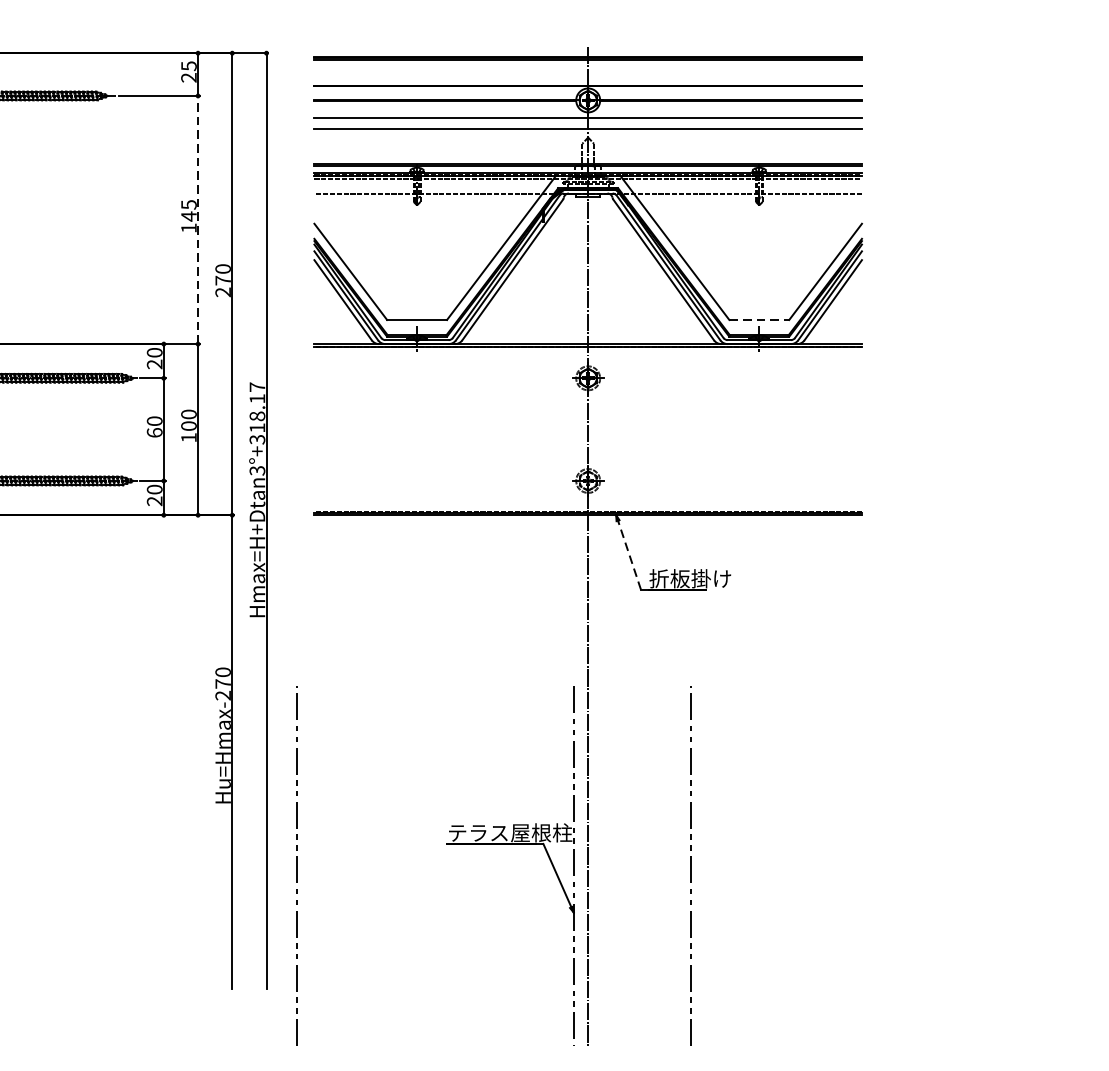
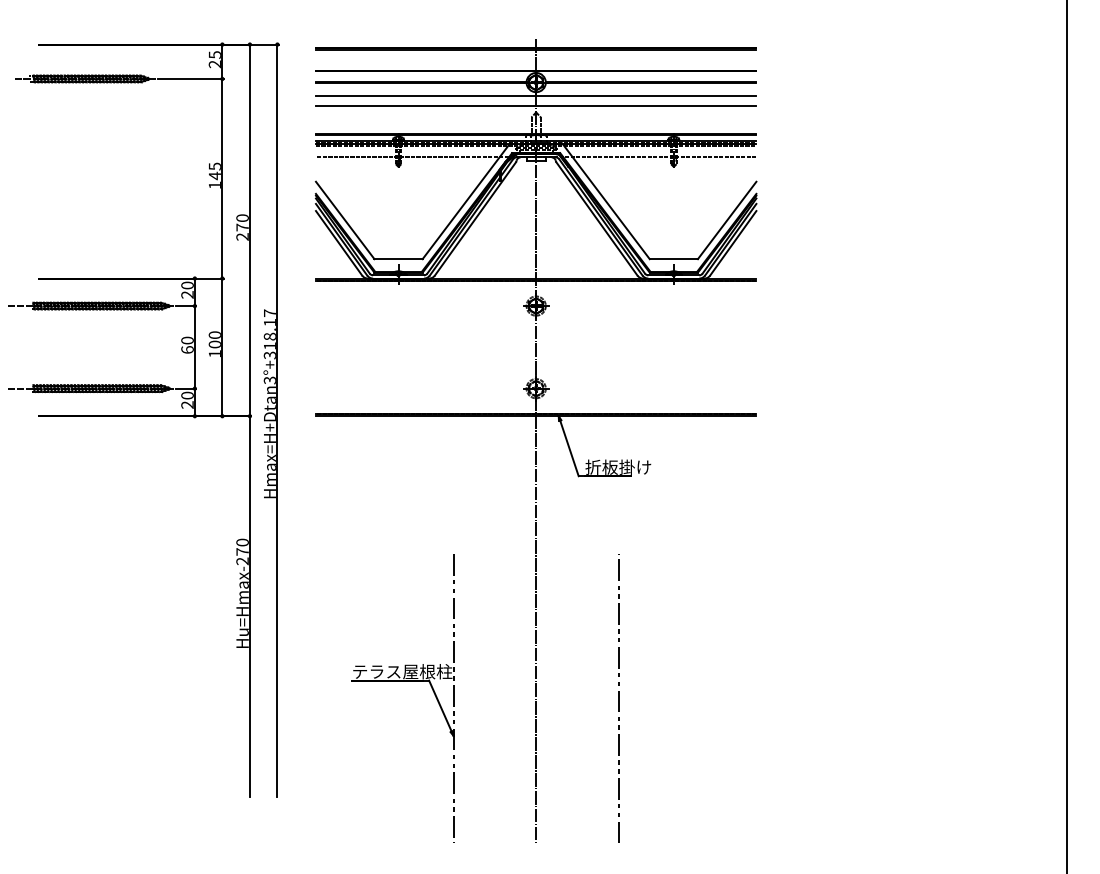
line: (198, 219) -> (222, 178), dashed -> solid
line: (760, 320) -> (674, 259), dashed -> solid
line: (629, 554) -> (569, 447), dashed -> solid
part: (510, 845) -> (402, 681), moved
line: (296, 866) -> (301, 698), removed

